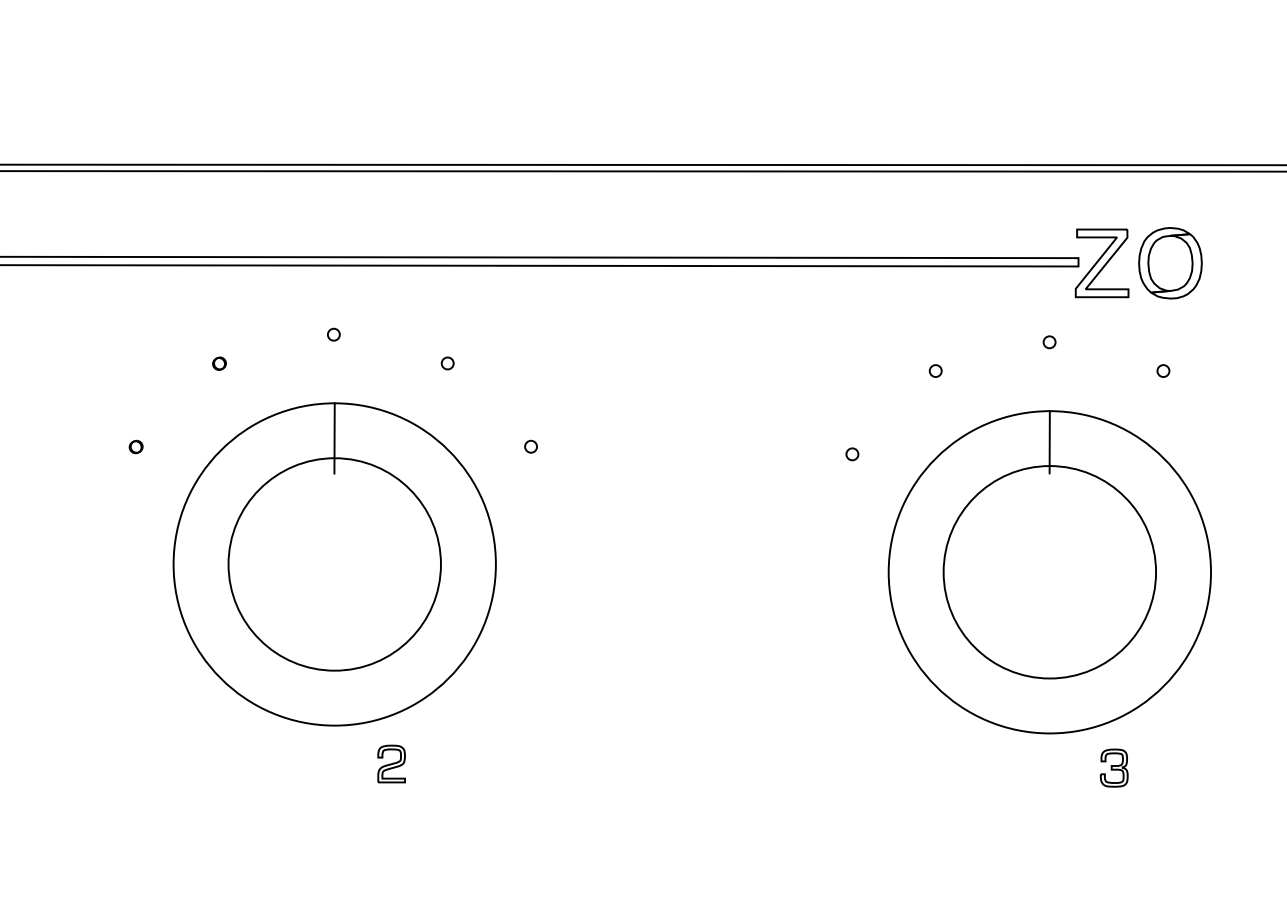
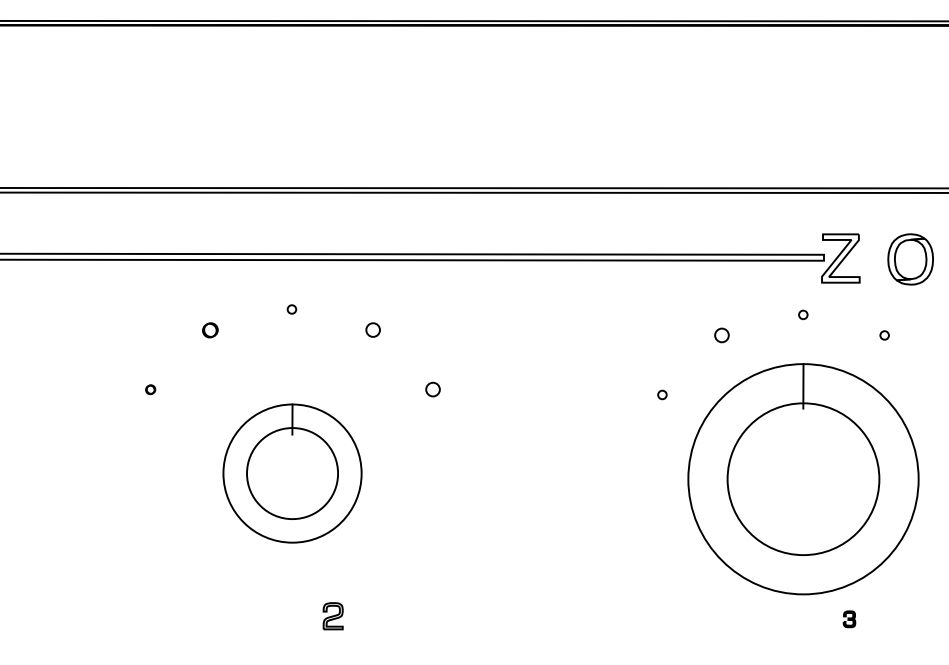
part: (1170, 263) -> (910, 259), moved
part: (218, 362) -> (209, 329), size x1.6
part: (448, 362) -> (373, 329), size x1.6
part: (935, 371) -> (721, 335), size x1.6
part: (530, 446) -> (432, 389), size x1.6
part: (334, 564) -> (292, 473), size x0.6
part: (1114, 768) -> (849, 619), size x0.6

